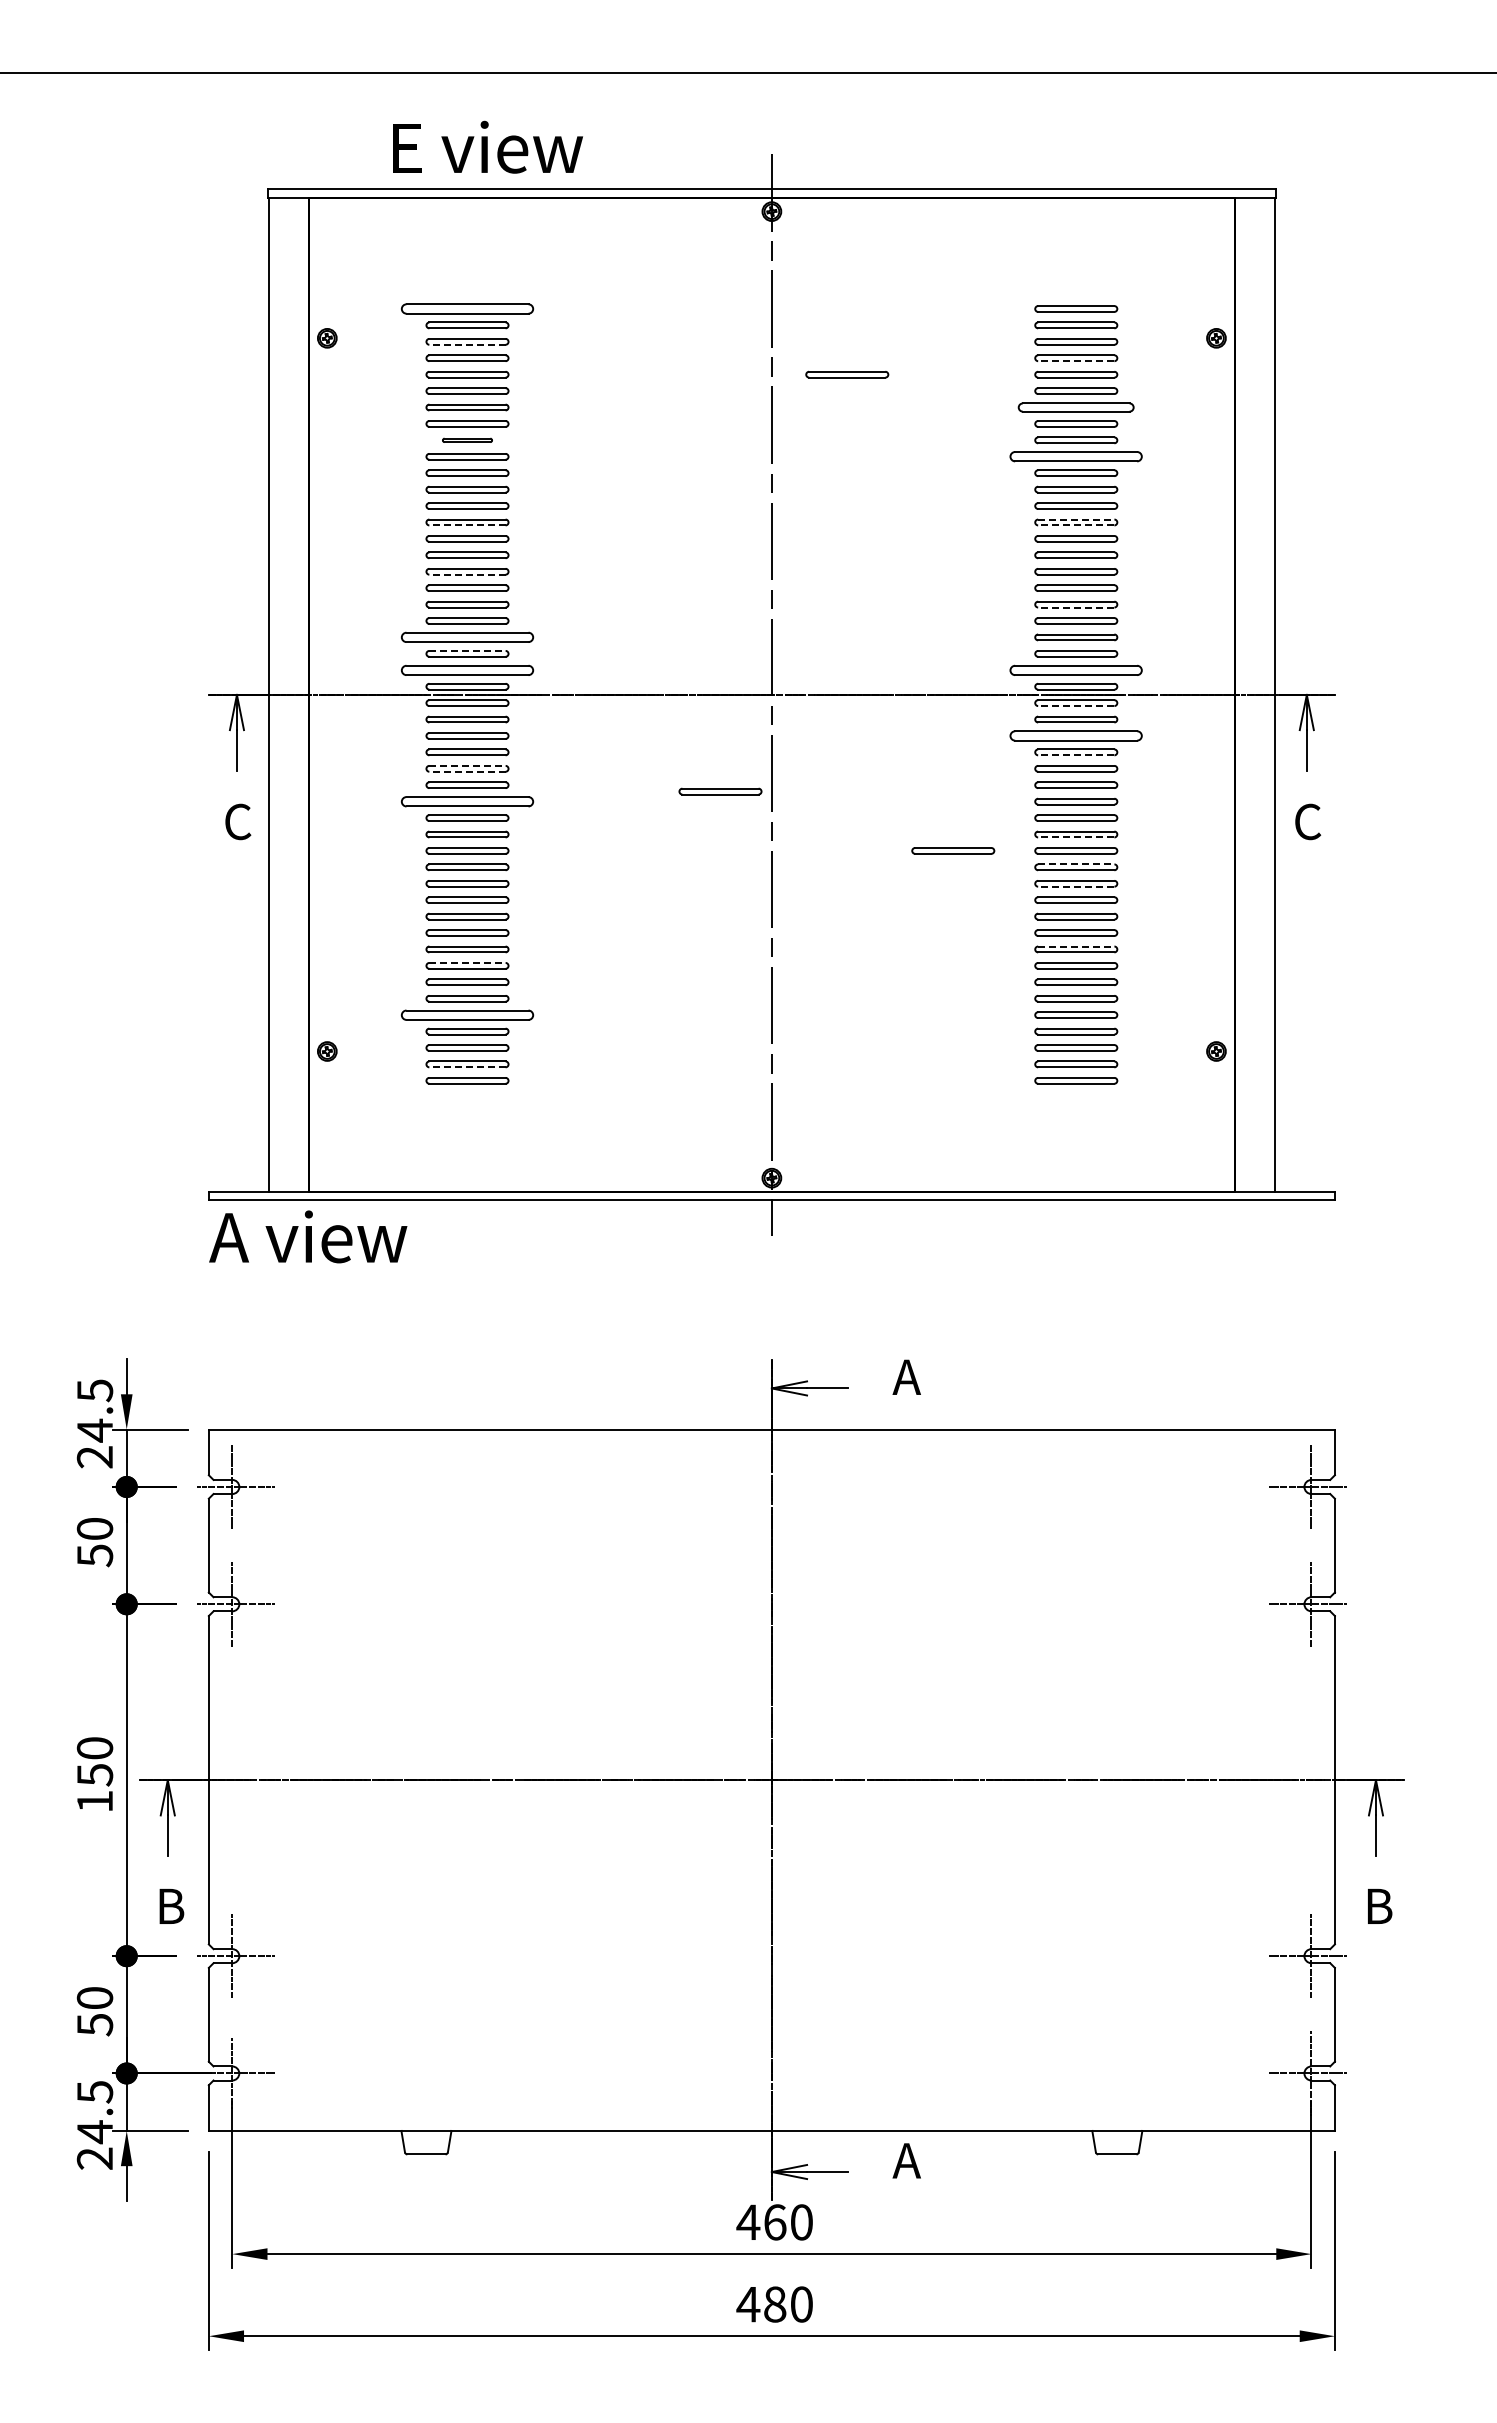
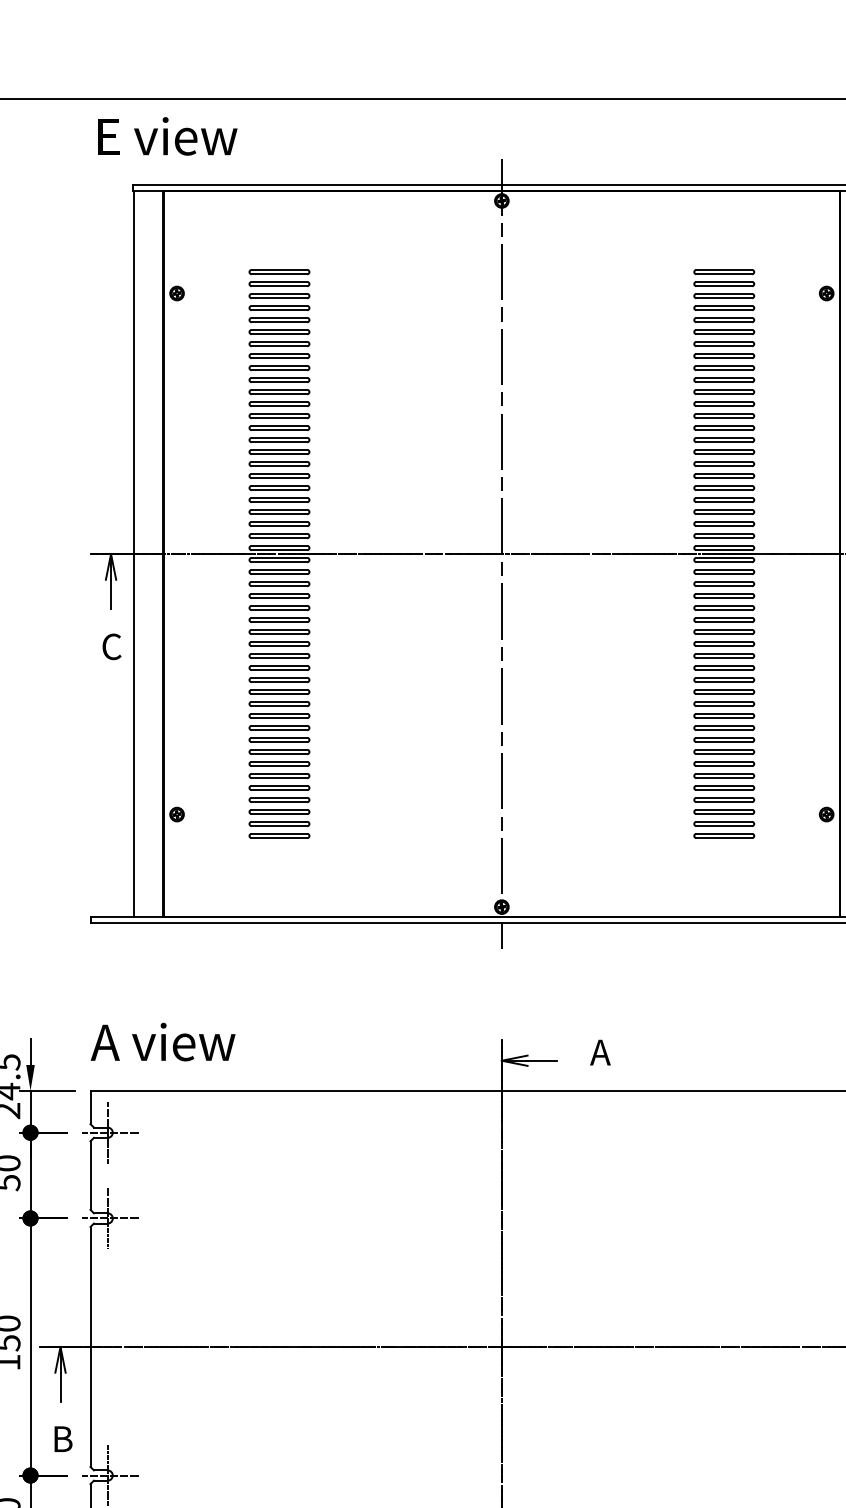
text: (487, 146) -> (167, 135), moved
part: (467, 308) -> (279, 271), size x0.62
line: (467, 344) -> (279, 298), dashed -> solid
line: (1075, 361) -> (723, 310), dashed -> solid
part: (847, 374) -> (557, 319), removed
part: (1076, 407) -> (724, 344), size x0.71
part: (467, 440) -> (279, 368), size x1.67
part: (1076, 456) -> (724, 379), size x0.62
line: (1076, 519) -> (724, 425), dashed -> solid
line: (467, 525) -> (279, 430), dashed -> solid
line: (1075, 525) -> (723, 430), dashed -> solid
line: (467, 574) -> (279, 466), dashed -> solid
line: (1075, 607) -> (723, 490), dashed -> solid
part: (467, 637) -> (279, 512), size x0.62
line: (468, 650) -> (280, 521), dashed -> solid
part: (467, 669) -> (279, 535), size x0.62
part: (1076, 669) -> (724, 535), size x0.62
line: (1075, 706) -> (723, 562), dashed -> solid
part: (1076, 735) -> (724, 583), size x0.62
line: (1075, 755) -> (723, 598), dashed -> solid
line: (468, 765) -> (280, 605), dashed -> solid
line: (467, 771) -> (279, 610), dashed -> solid
part: (720, 791) -> (464, 624), removed
part: (467, 801) -> (279, 631), size x0.62
line: (1075, 837) -> (723, 658), dashed -> solid
part: (953, 850) -> (634, 667), removed
line: (1076, 864) -> (724, 677), dashed -> solid
line: (1075, 886) -> (723, 694), dashed -> solid
line: (1076, 946) -> (724, 737), dashed -> solid
line: (468, 962) -> (280, 749), dashed -> solid
part: (467, 1014) -> (279, 787), size x0.62
line: (467, 1067) -> (279, 826), dashed -> solid
text: (308, 1236) -> (163, 1041), moved

